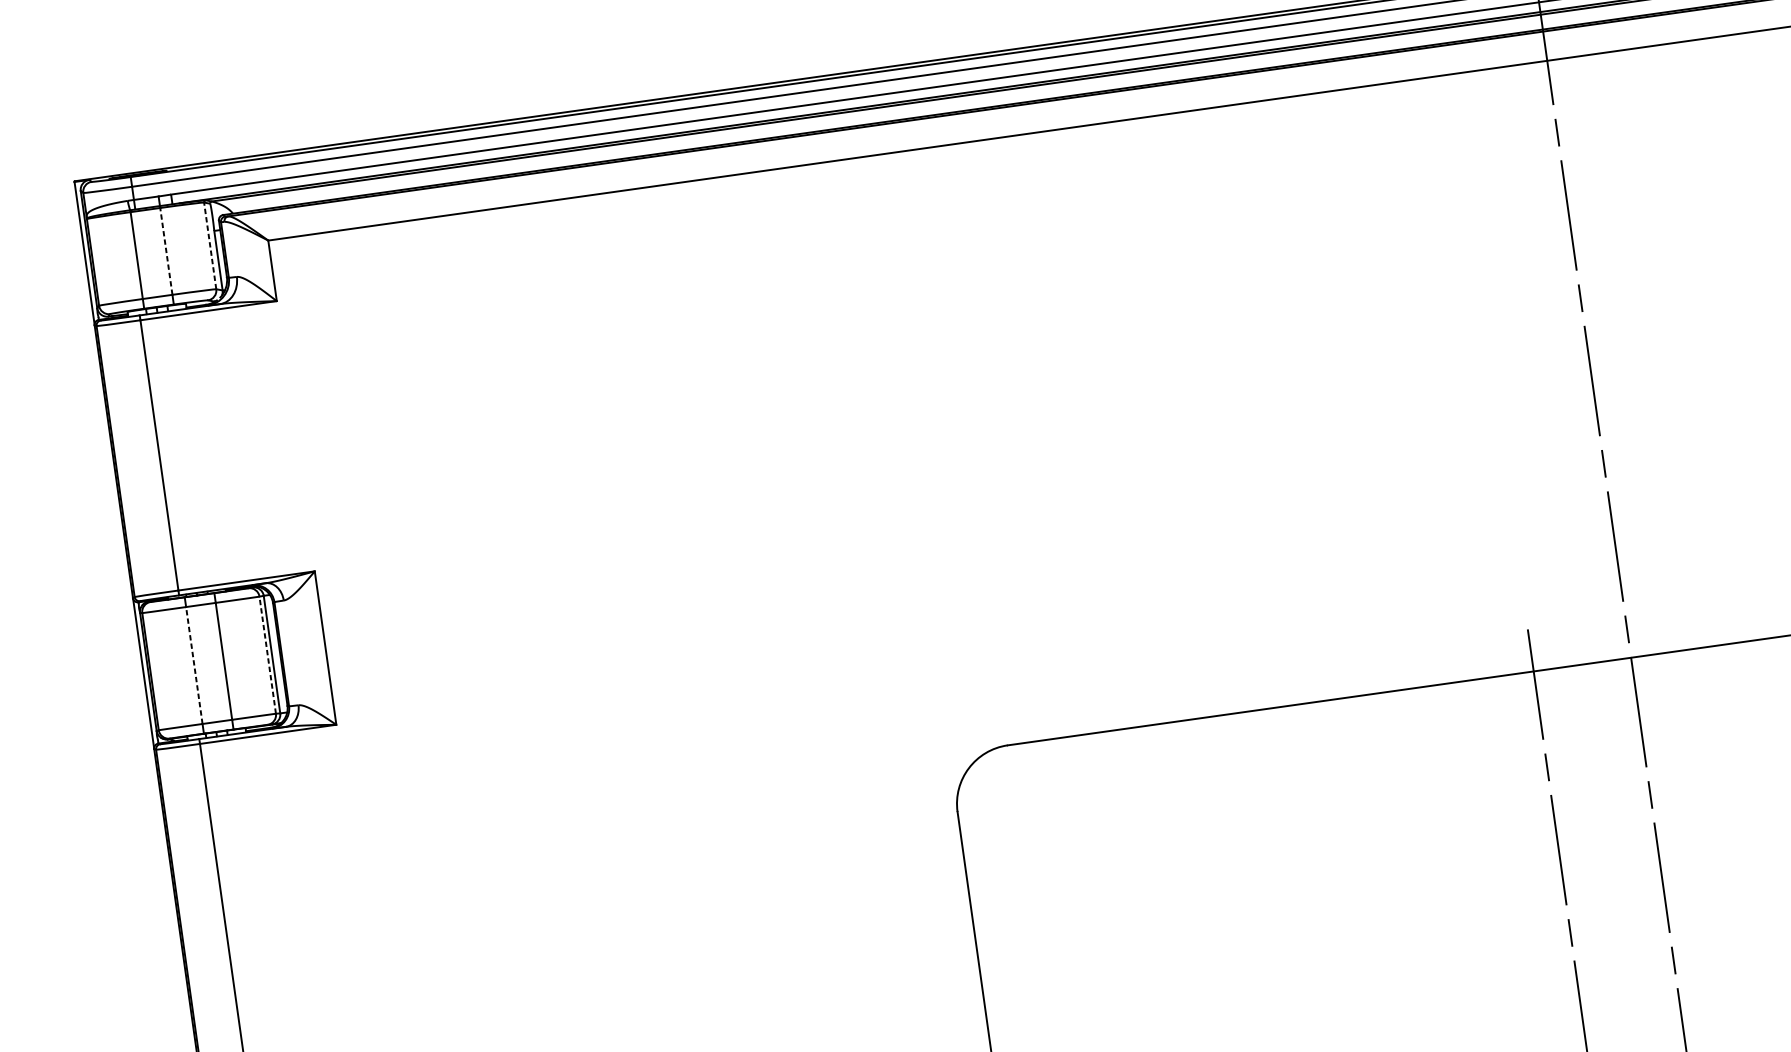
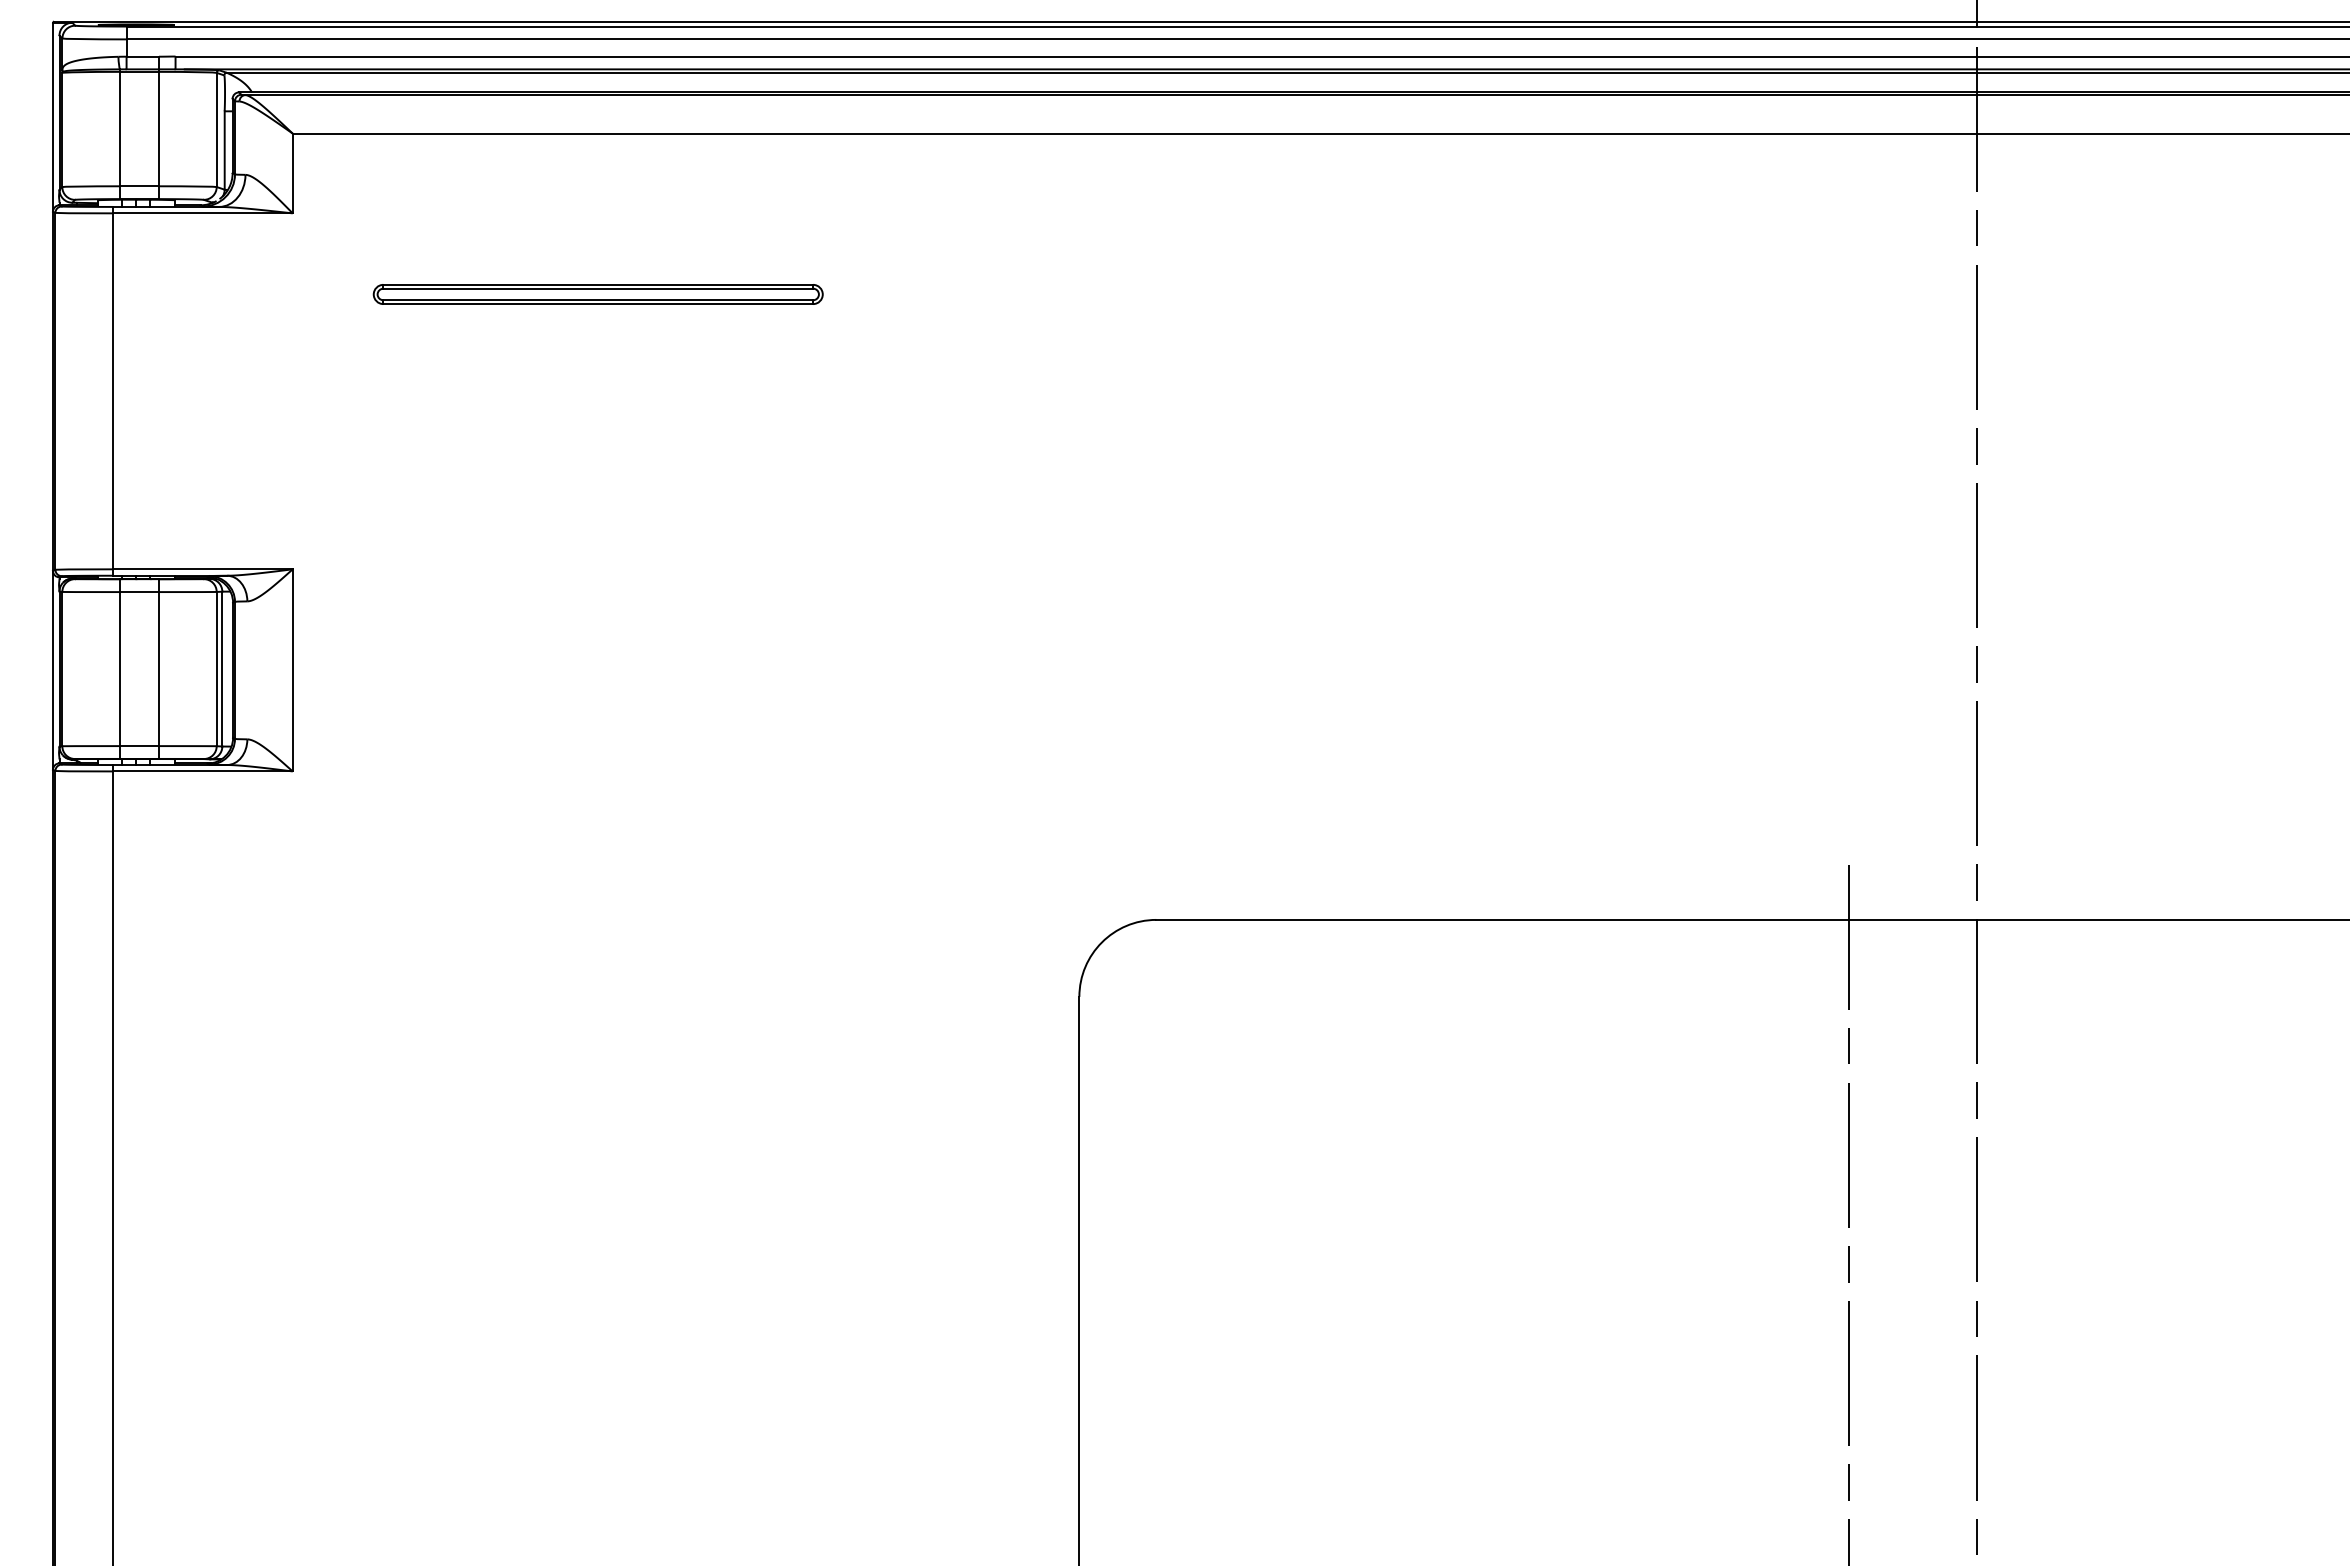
line: (210, 245) -> (216, 129), dashed -> solid
line: (166, 250) -> (159, 128), dashed -> solid
part: (516, 330) -> (597, 294), added
line: (267, 654) -> (216, 668), dashed -> solid
line: (194, 665) -> (120, 668), dashed -> solid

